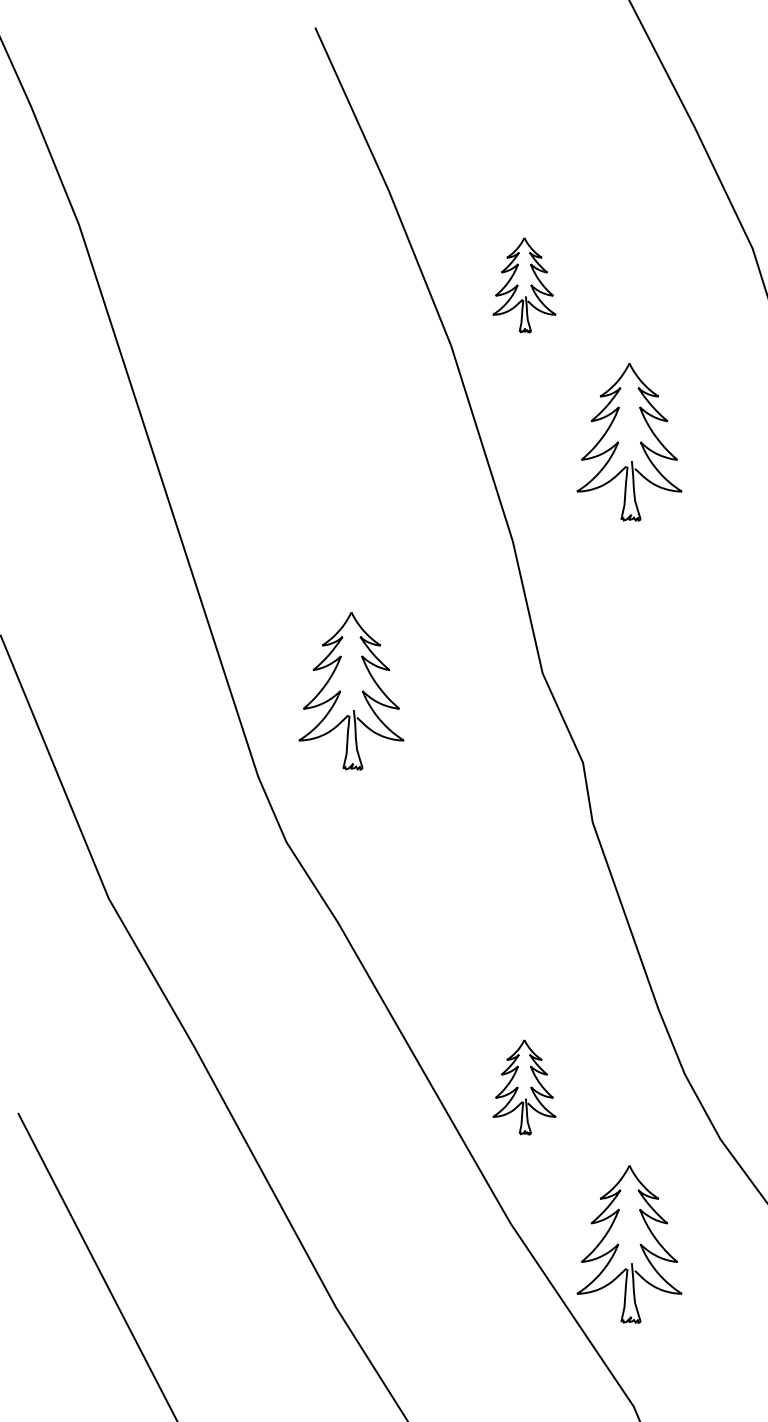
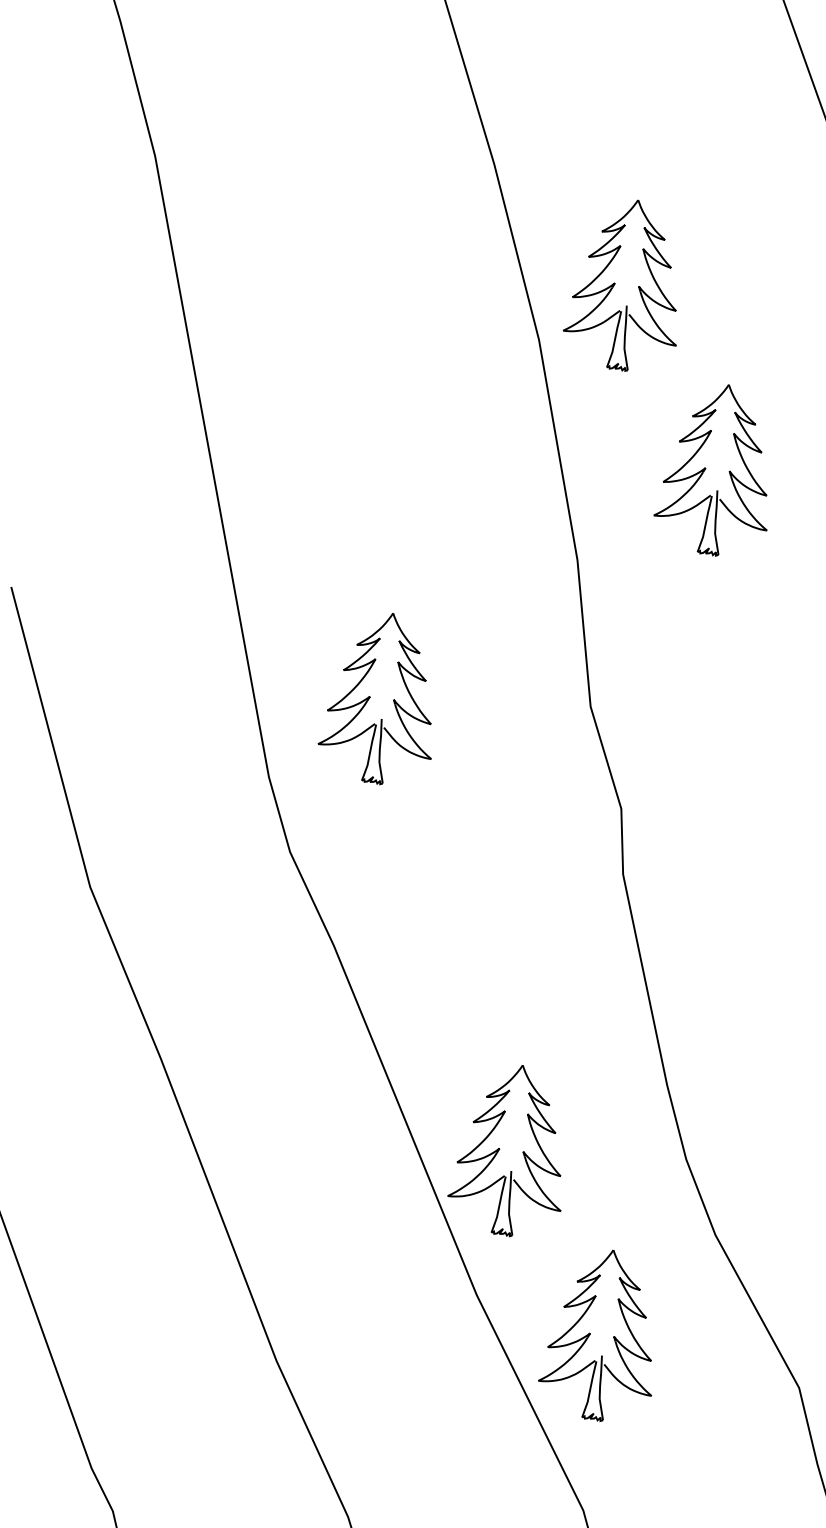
part: (524, 285) -> (626, 285), size x1.67
part: (524, 1087) -> (511, 1150), size x1.67

